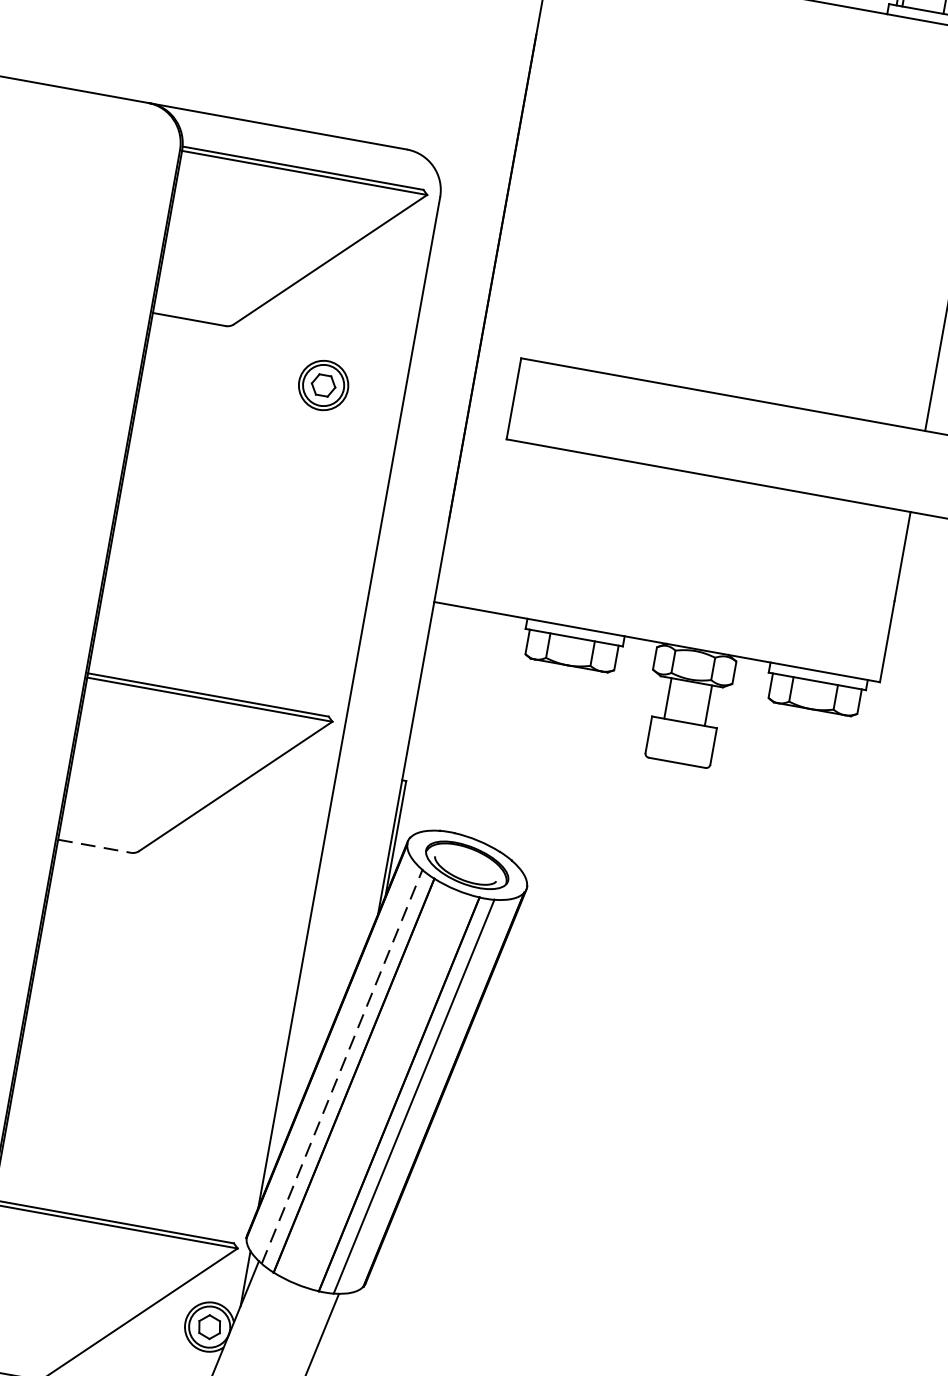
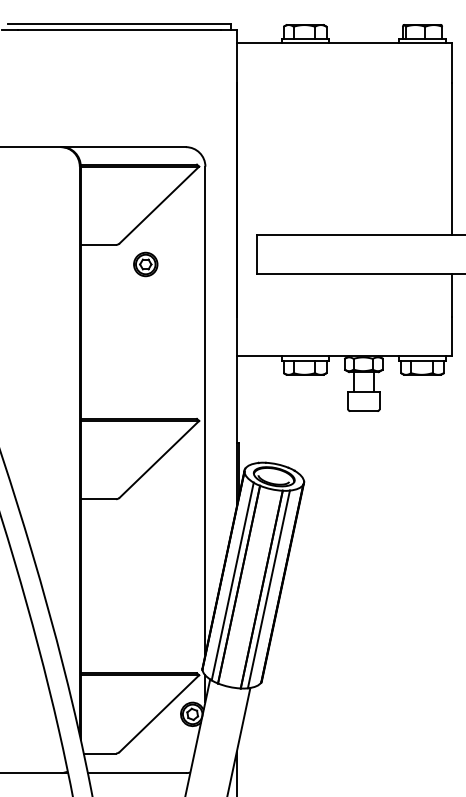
part: (323, 385) -> (145, 264), moved
line: (94, 846) -> (98, 499), dashed -> solid
line: (341, 1066) -> (232, 581), dashed -> solid

